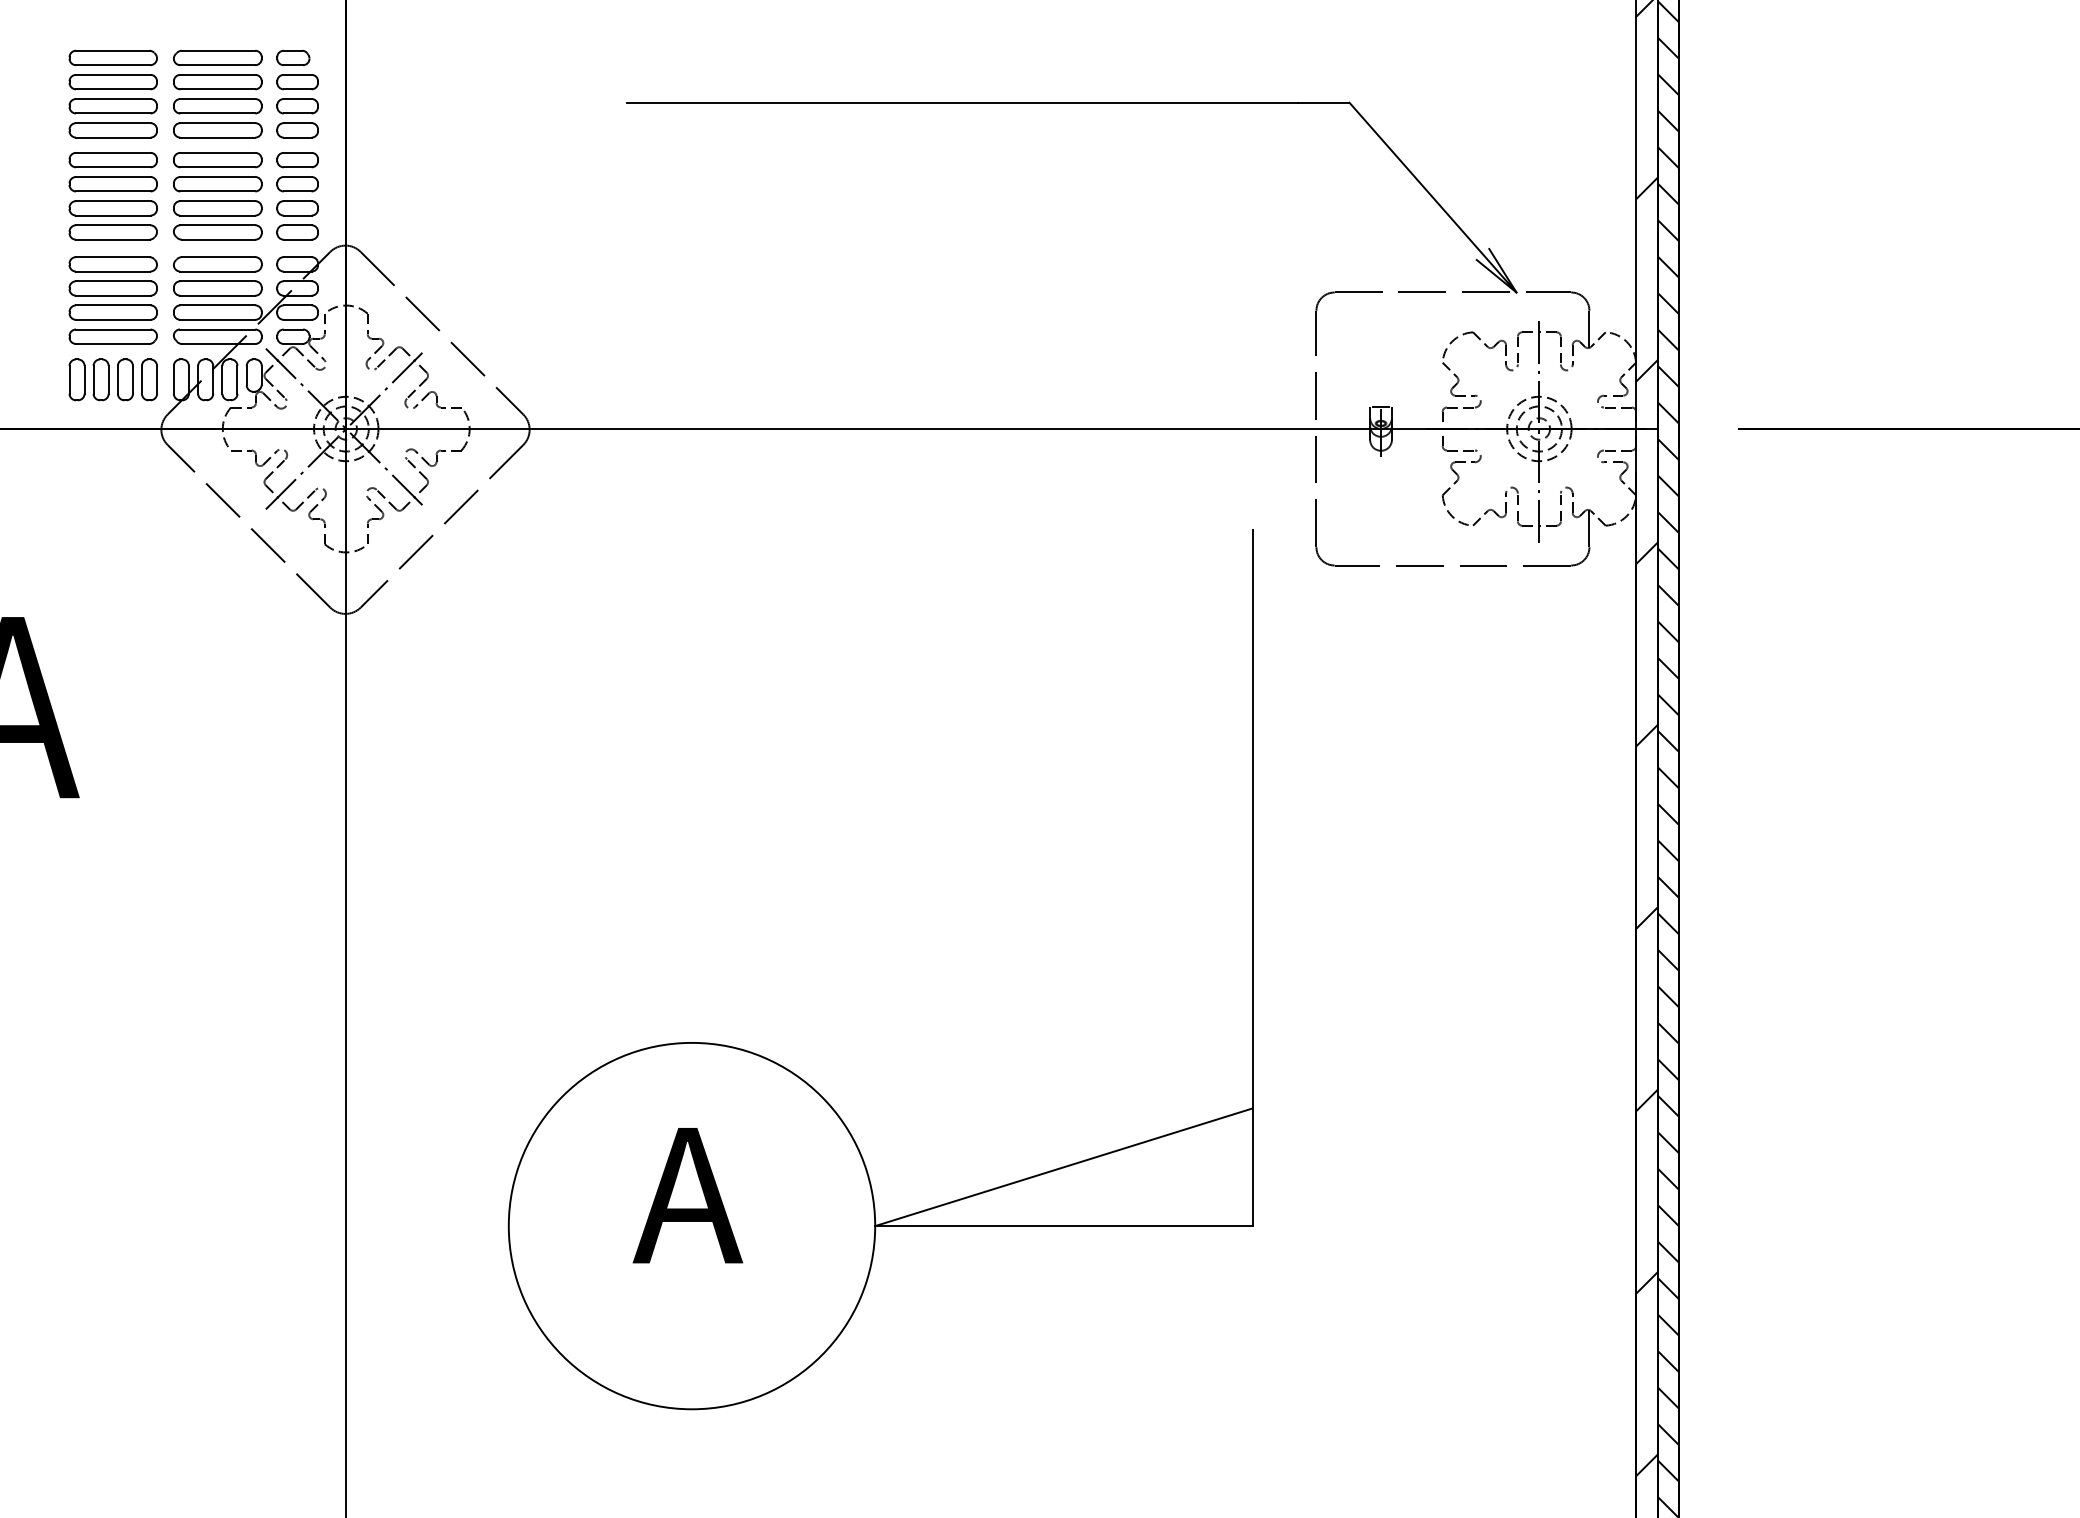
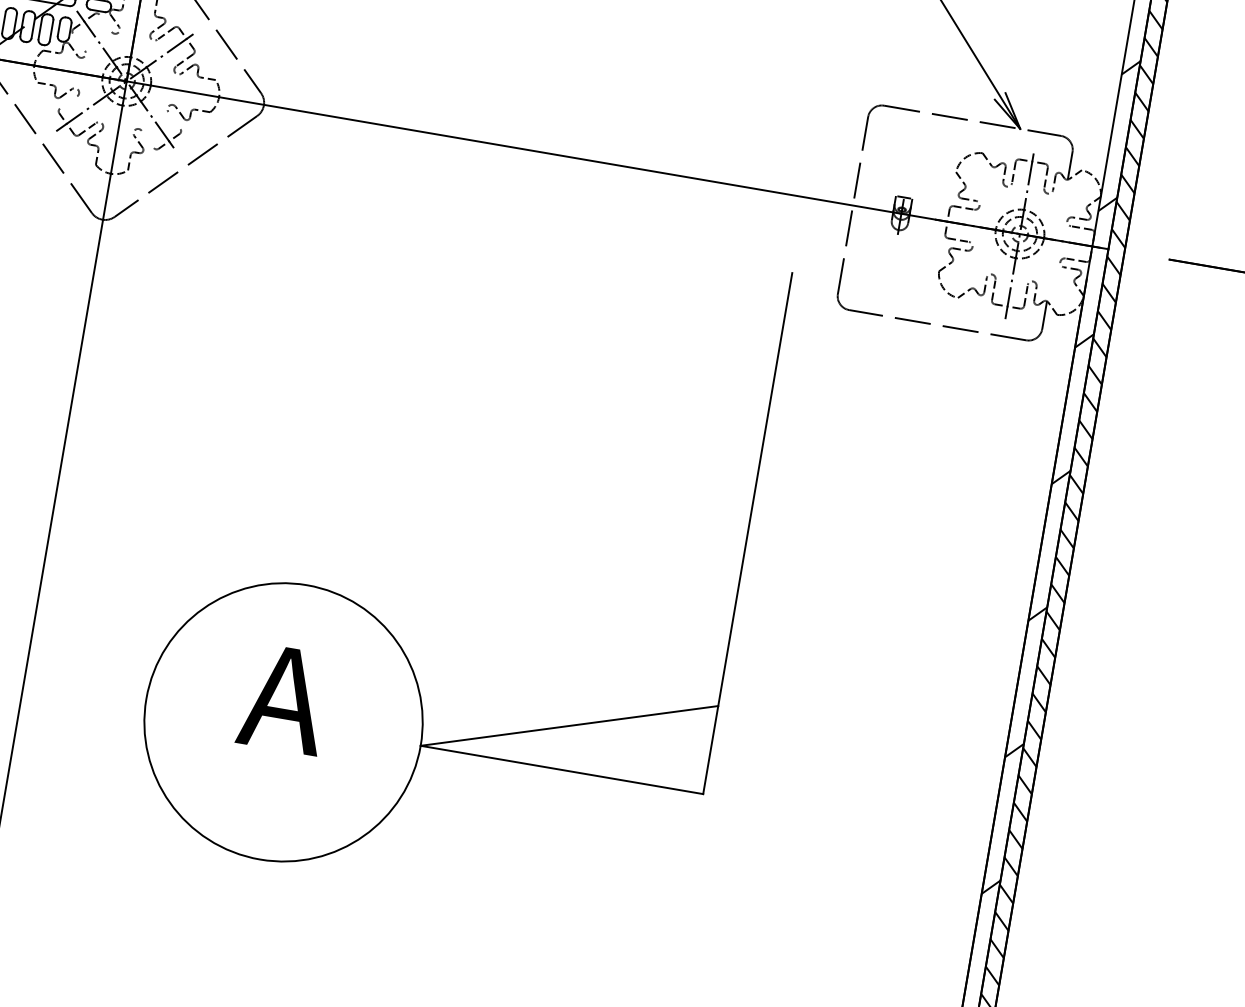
line: (305, 358) -> (105, 23), removed
line: (275, 388) -> (78, 42), removed
line: (275, 469) -> (68, 102), removed
line: (416, 469) -> (174, 120), removed
line: (386, 499) -> (147, 139), removed

